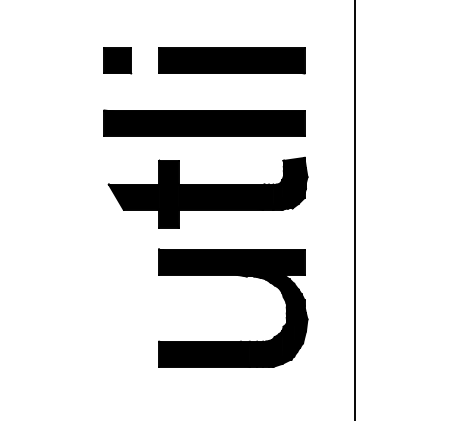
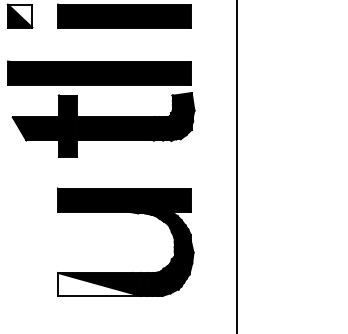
fill: (117, 60) -> (19, 15), removed
part: (207, 192) -> (103, 124), moved
fill: (204, 353) -> (99, 283), removed

